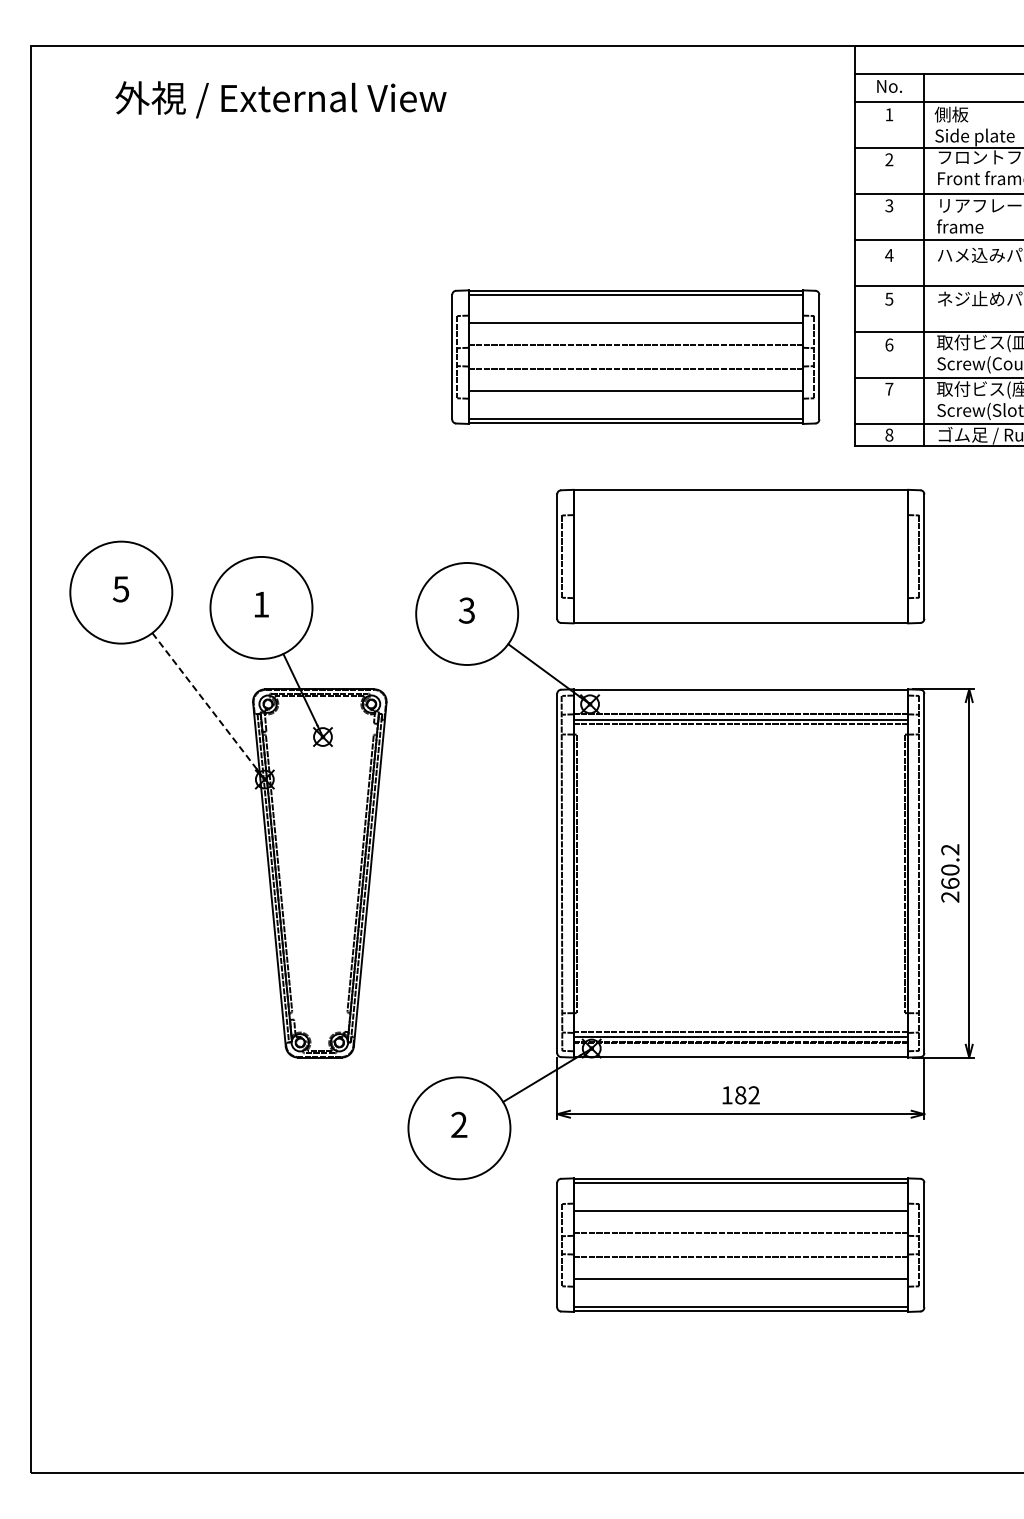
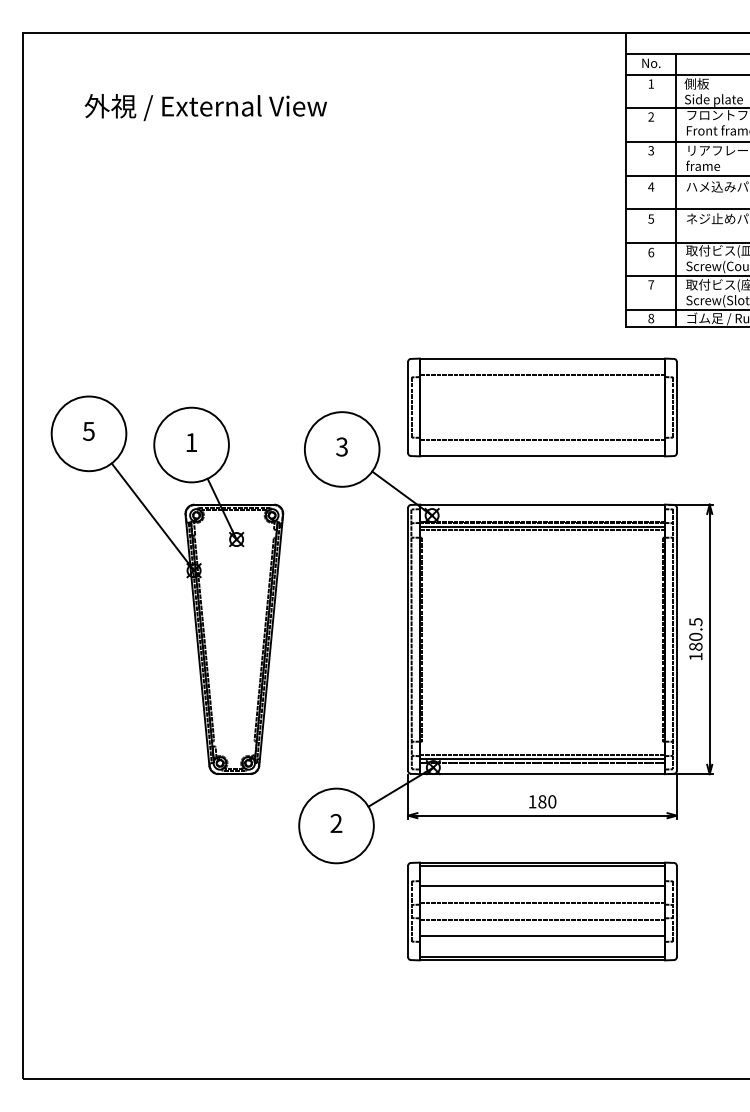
text: (280, 99) -> (205, 107), moved
part: (635, 356) -> (465, 261), removed
line: (740, 511) -> (542, 374), added
line: (740, 601) -> (542, 440), added
line: (204, 701) -> (149, 513), dashed -> solid
text: (950, 873) -> (695, 639), 260.2 -> 180.5
text: (753, 1095) -> (551, 801), 182 -> 180

